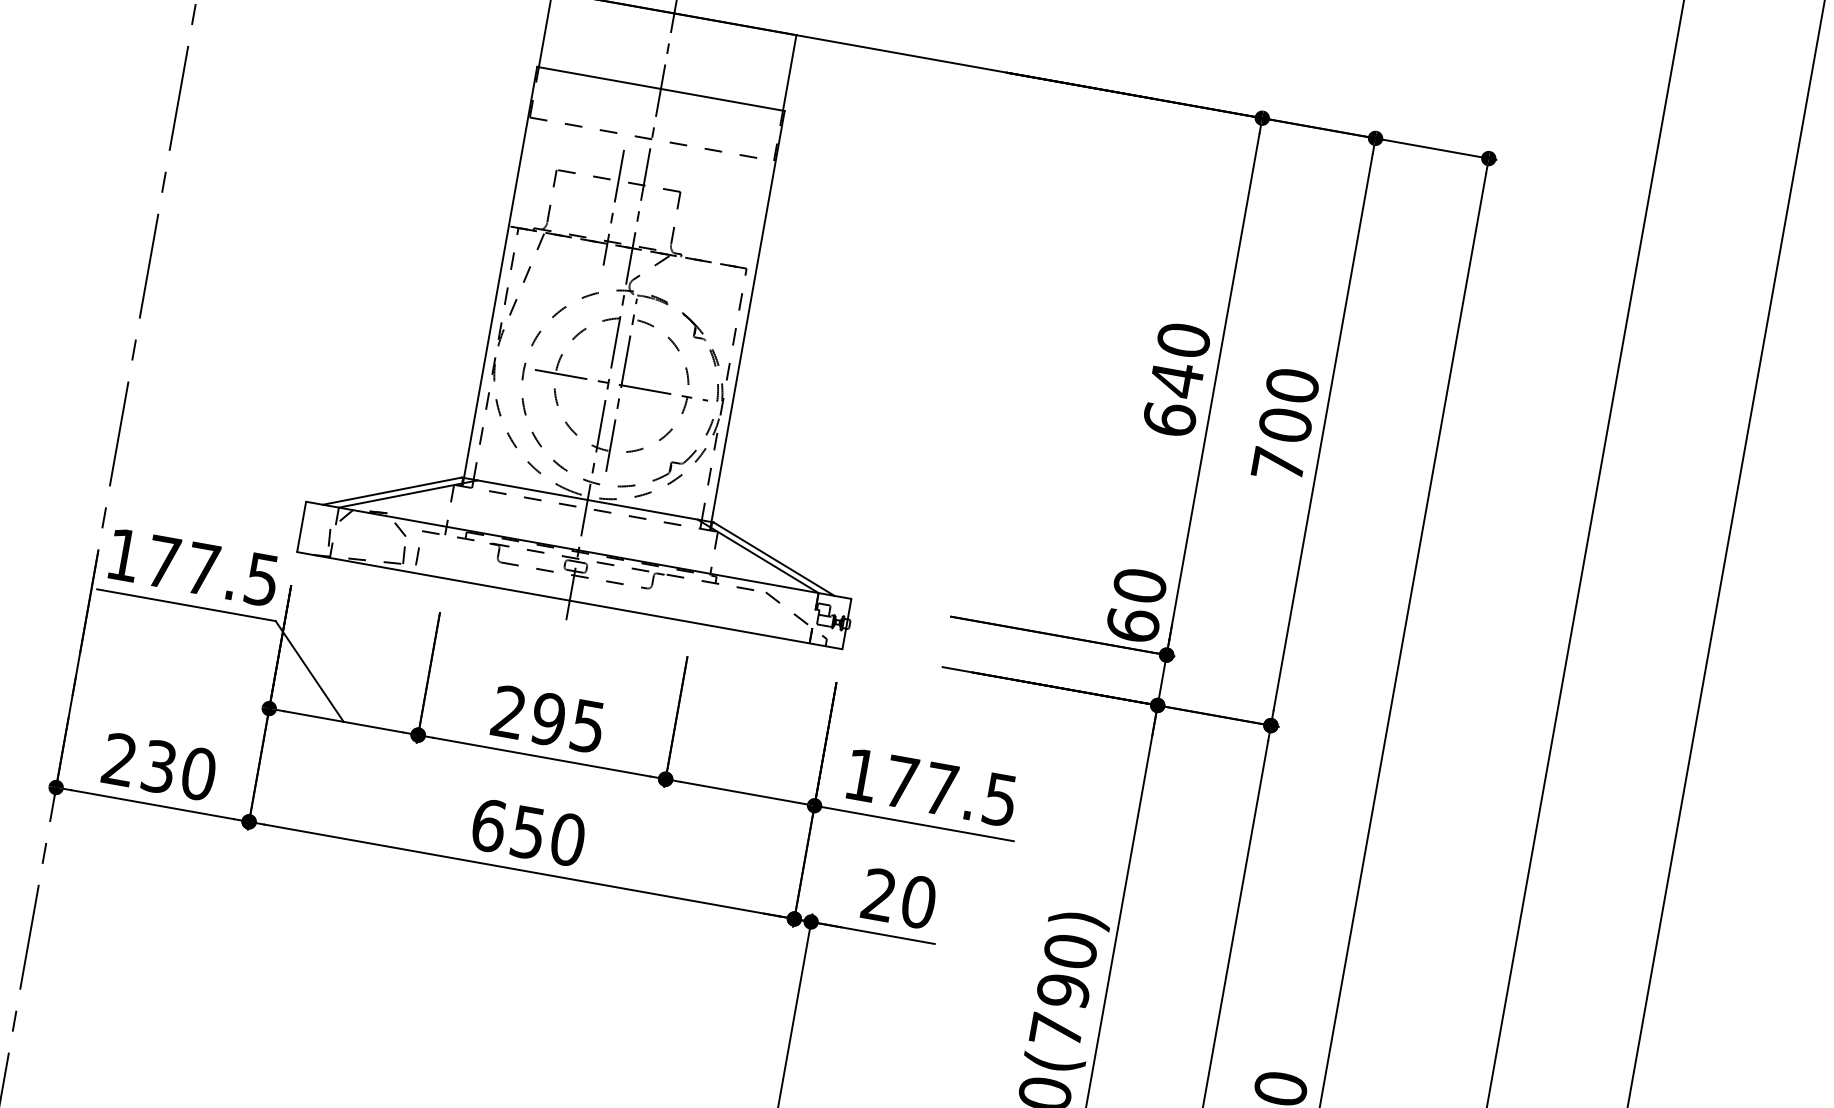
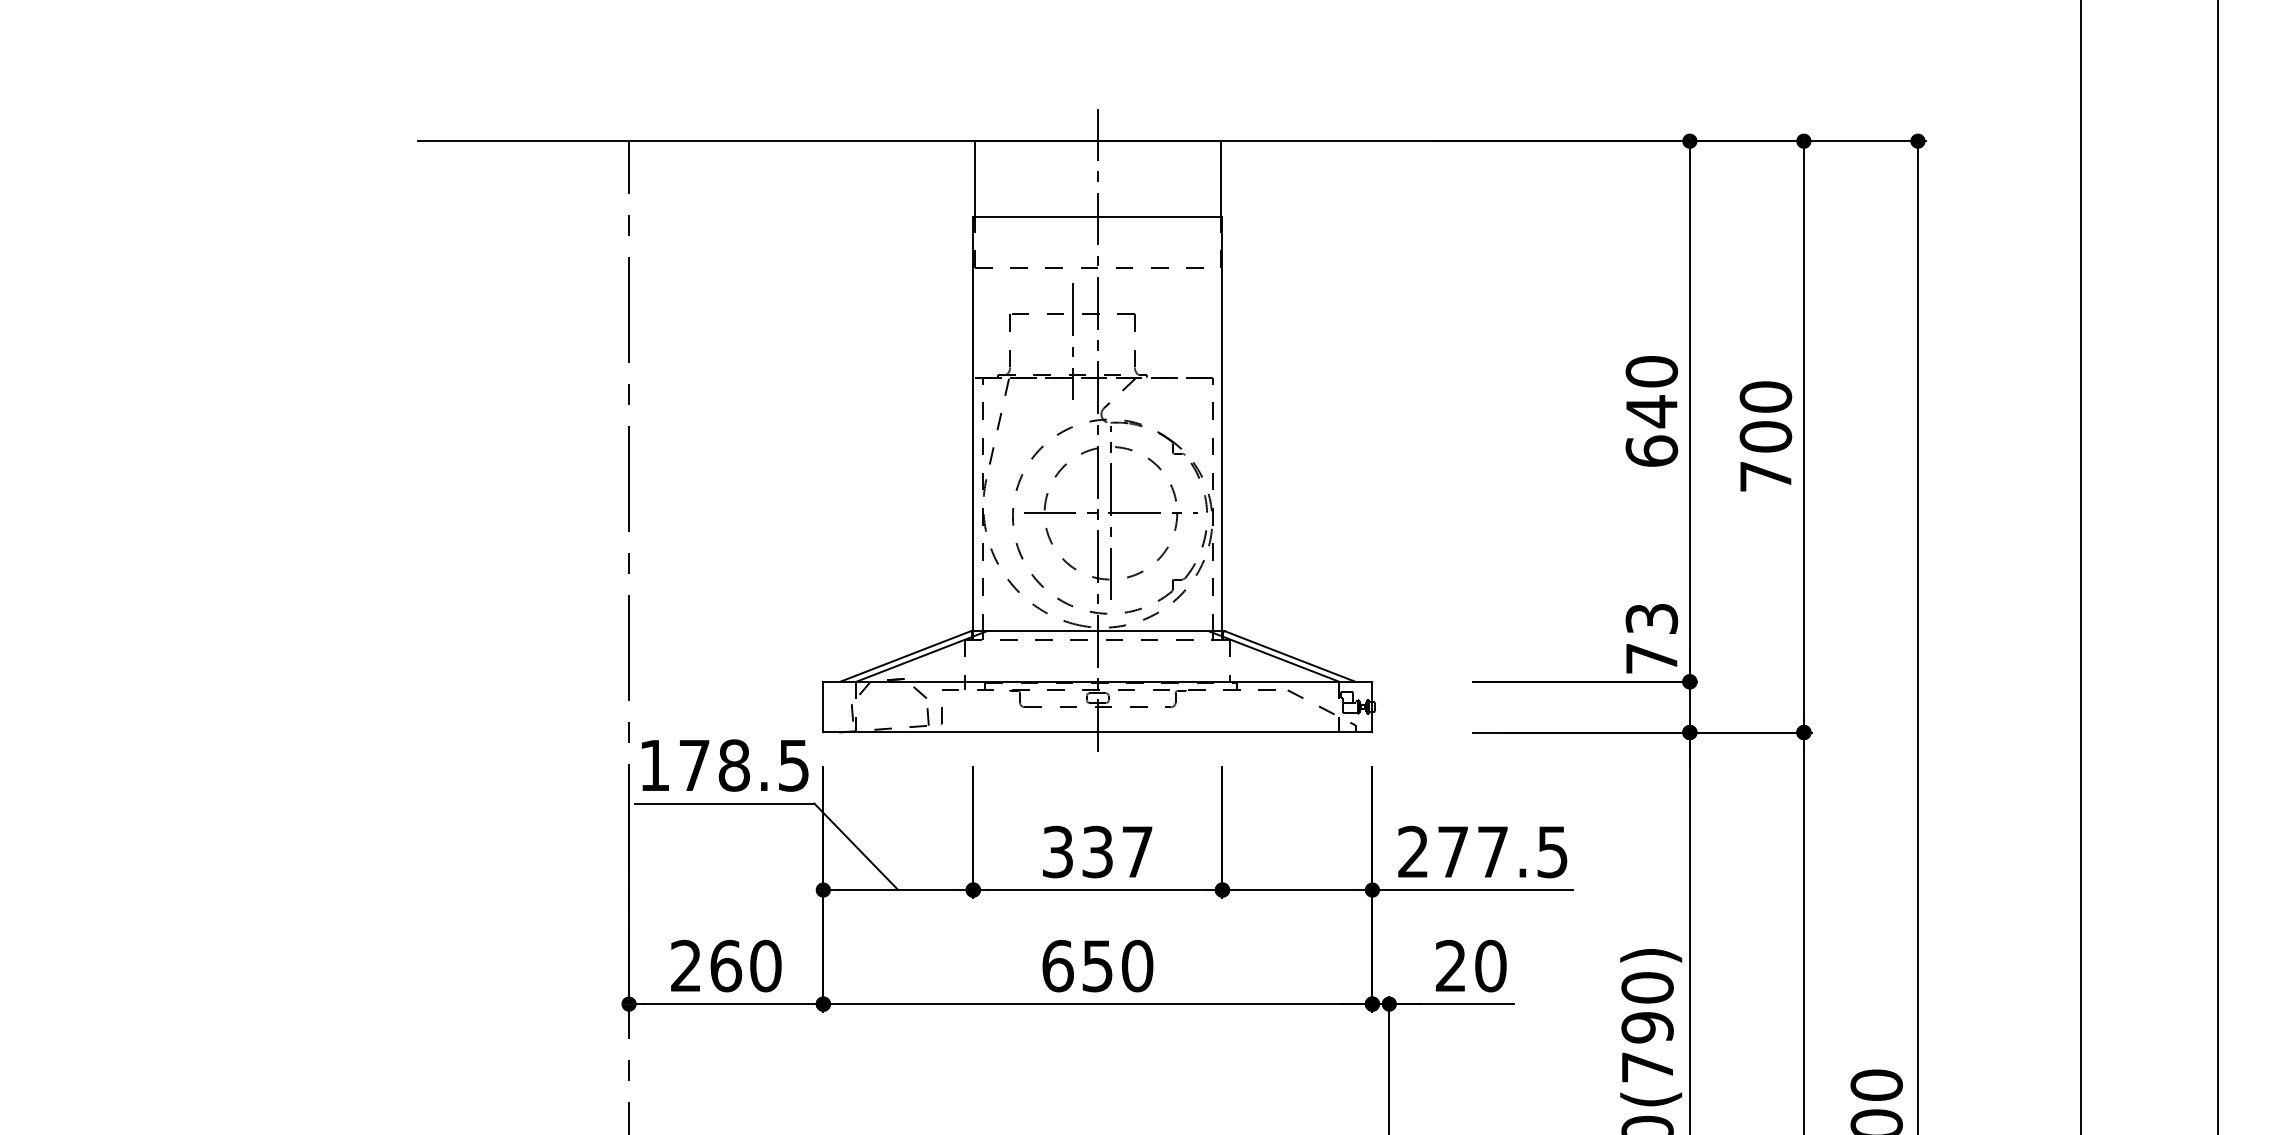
text: (202, 569) -> (733, 765), 177.5 -> 178.5
text: (1136, 605) -> (1651, 638), 60 -> 73
text: (548, 718) -> (1097, 851), 295 -> 337
text: (159, 766) -> (726, 965), 230 -> 260
text: (861, 774) -> (1412, 851), 177.5 -> 277.5

